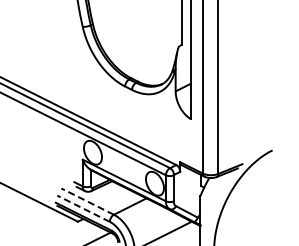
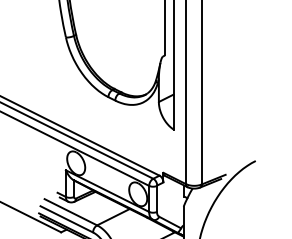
line: (87, 201) -> (70, 212), dashed -> solid
line: (83, 208) -> (66, 219), dashed -> solid

